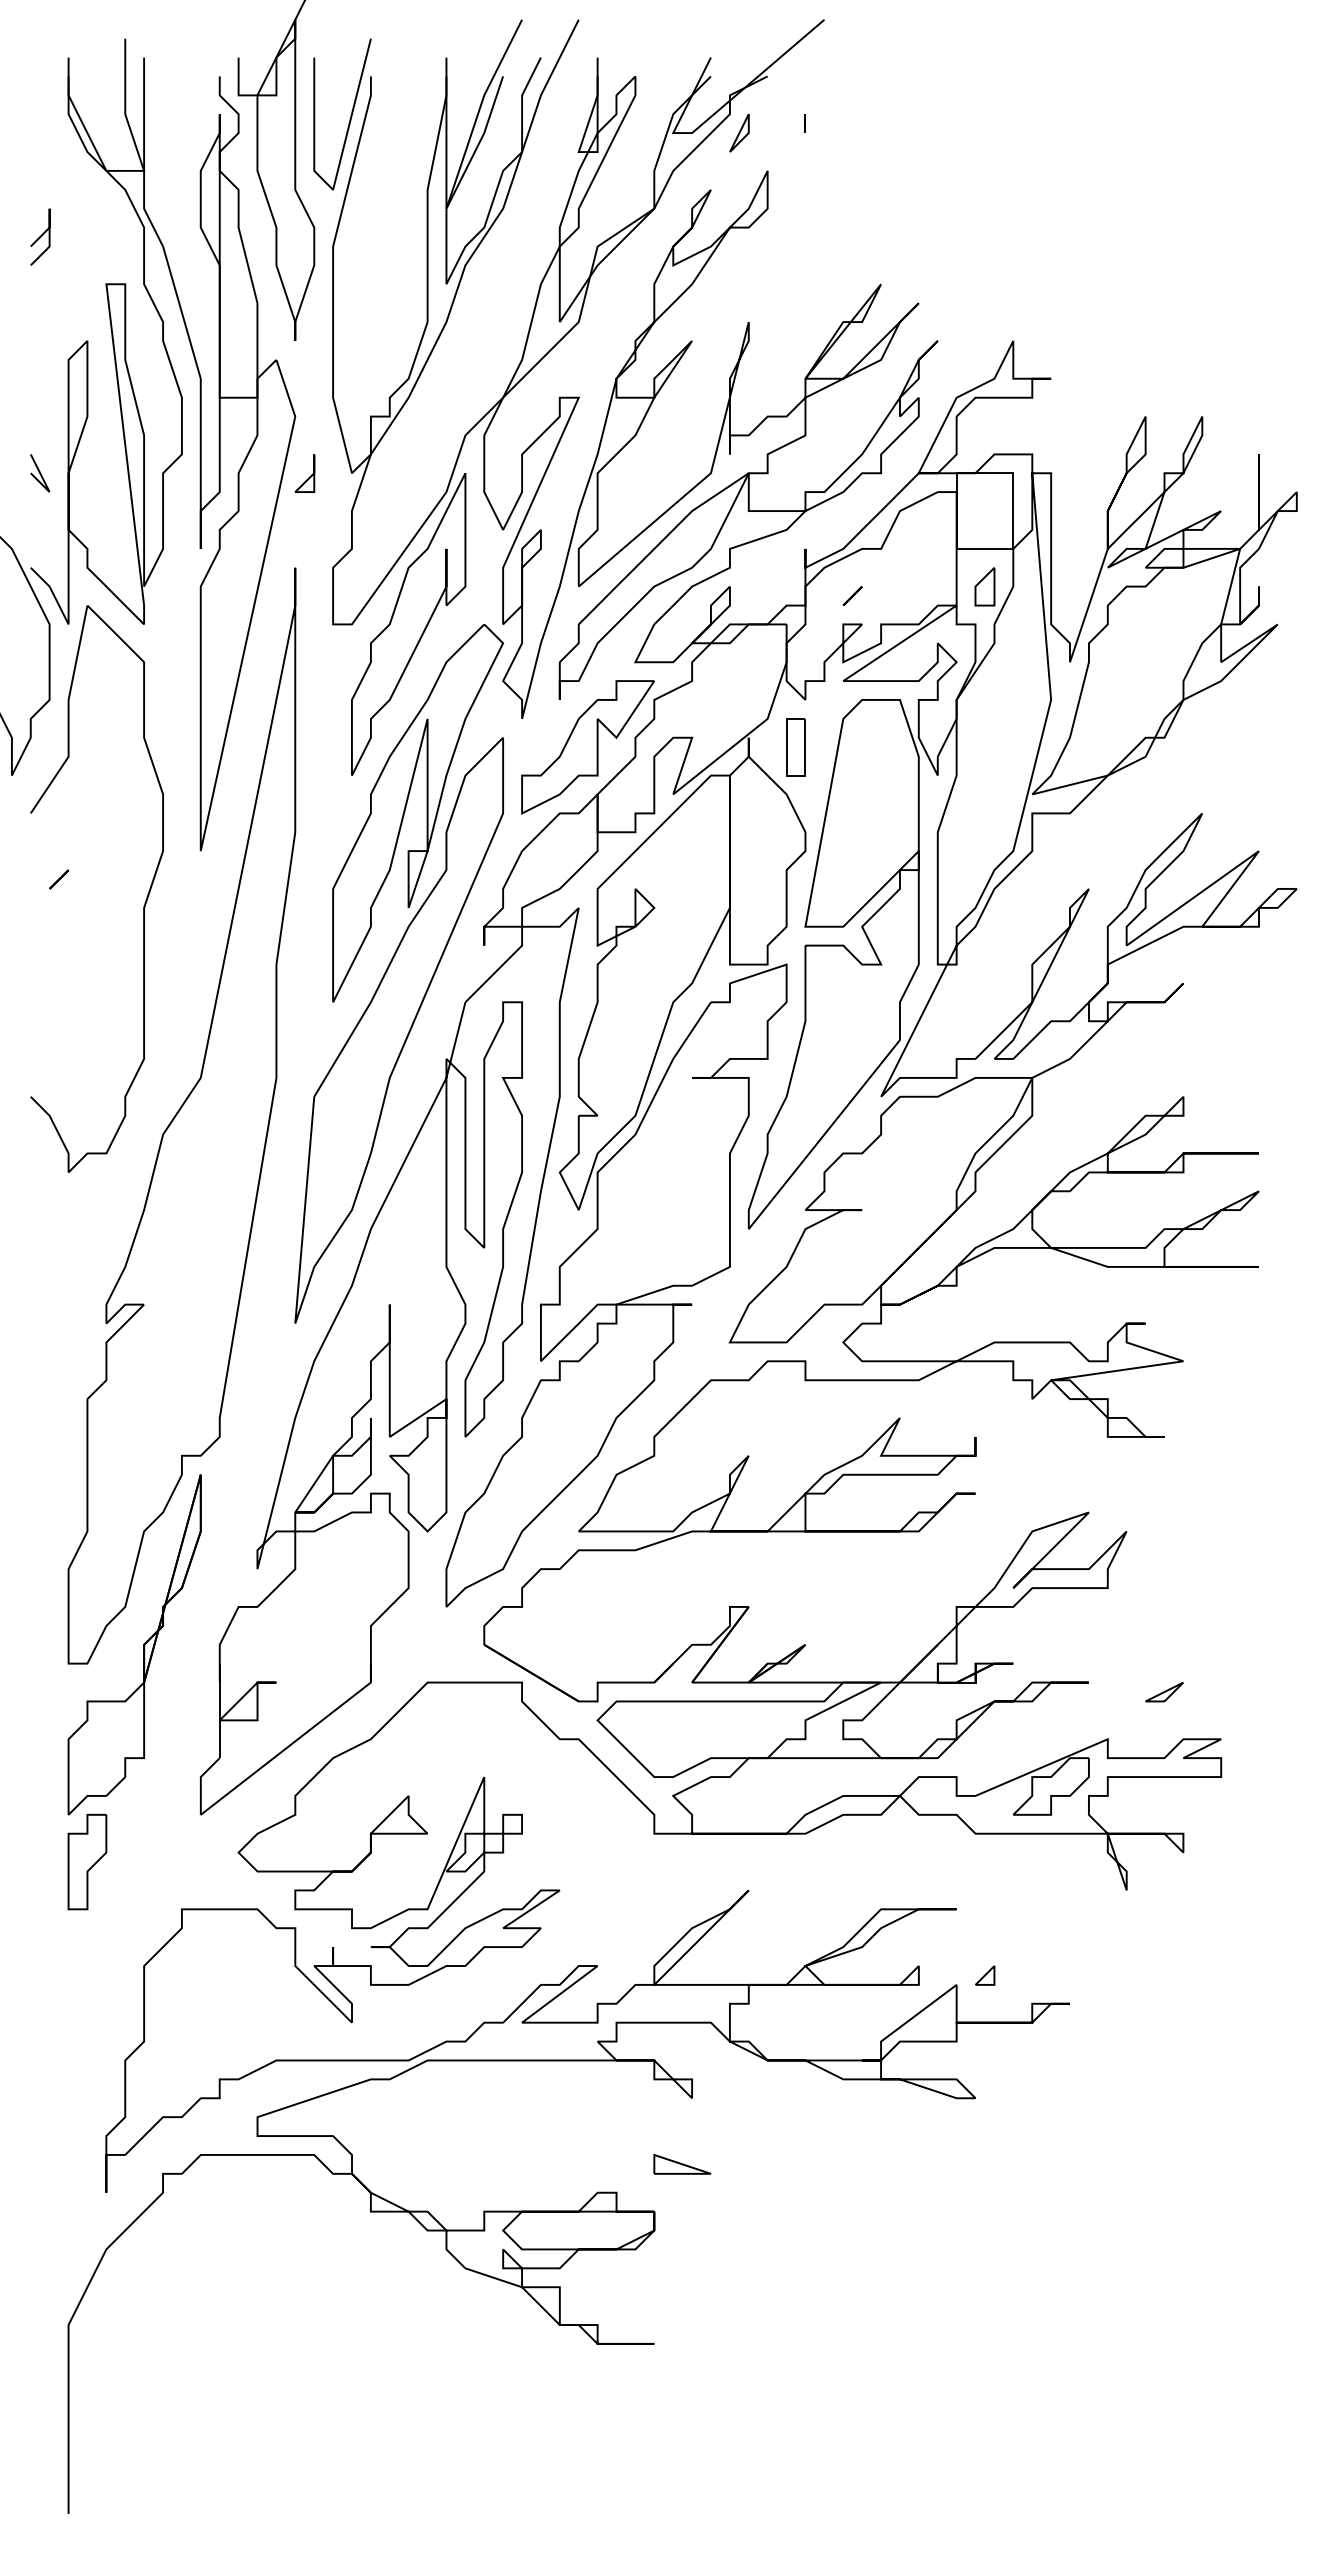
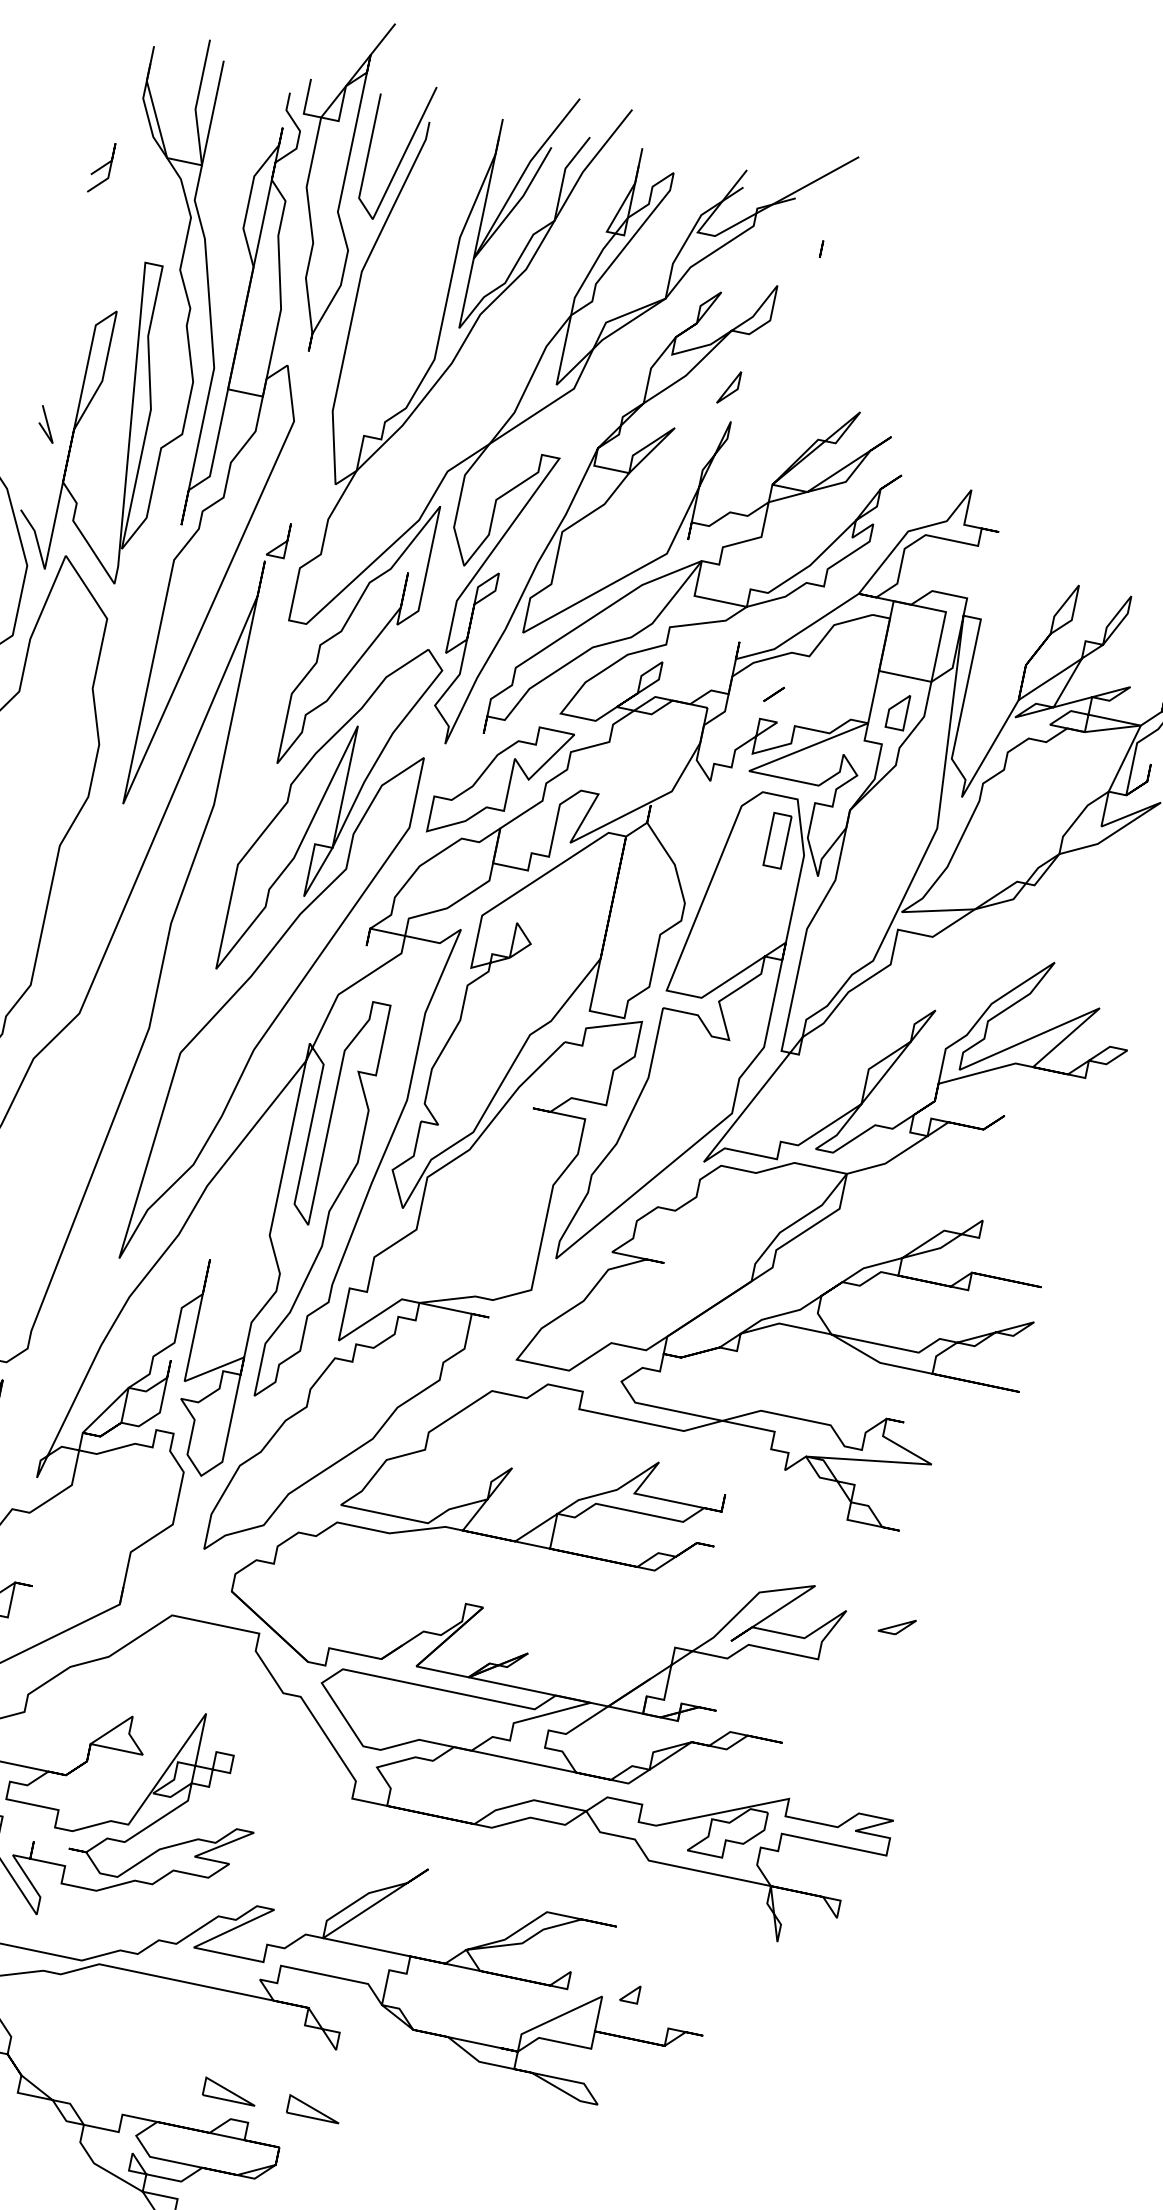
part: (739, 133) -> (729, 387), moved
curve: (40, 236) -> (101, 167), moved
part: (304, 473) -> (278, 539), moved
part: (795, 747) -> (777, 840), moved
part: (1164, 1692) -> (897, 1626), moved
part: (591, 2163) -> (230, 2090), added

